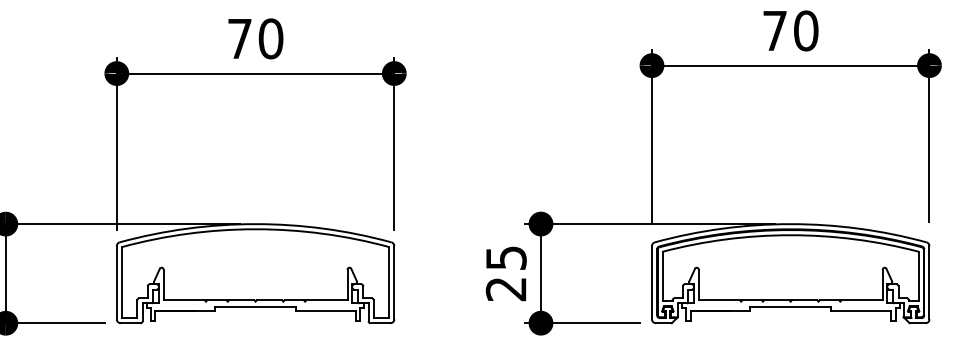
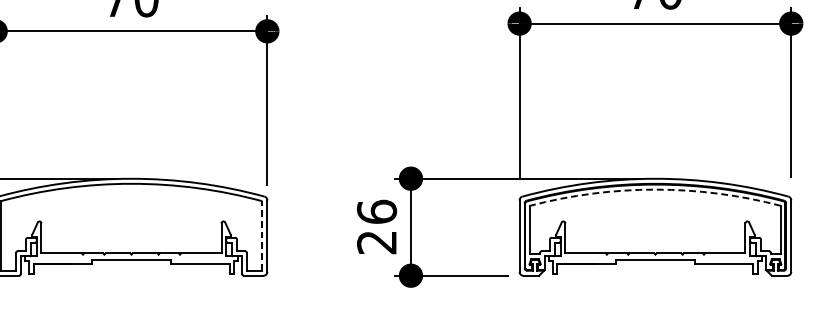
arc: (790, 235) -> (655, 189), solid -> dashed
text: (505, 257) -> (376, 211), 25 -> 26
line: (389, 282) -> (262, 235), solid -> dashed

